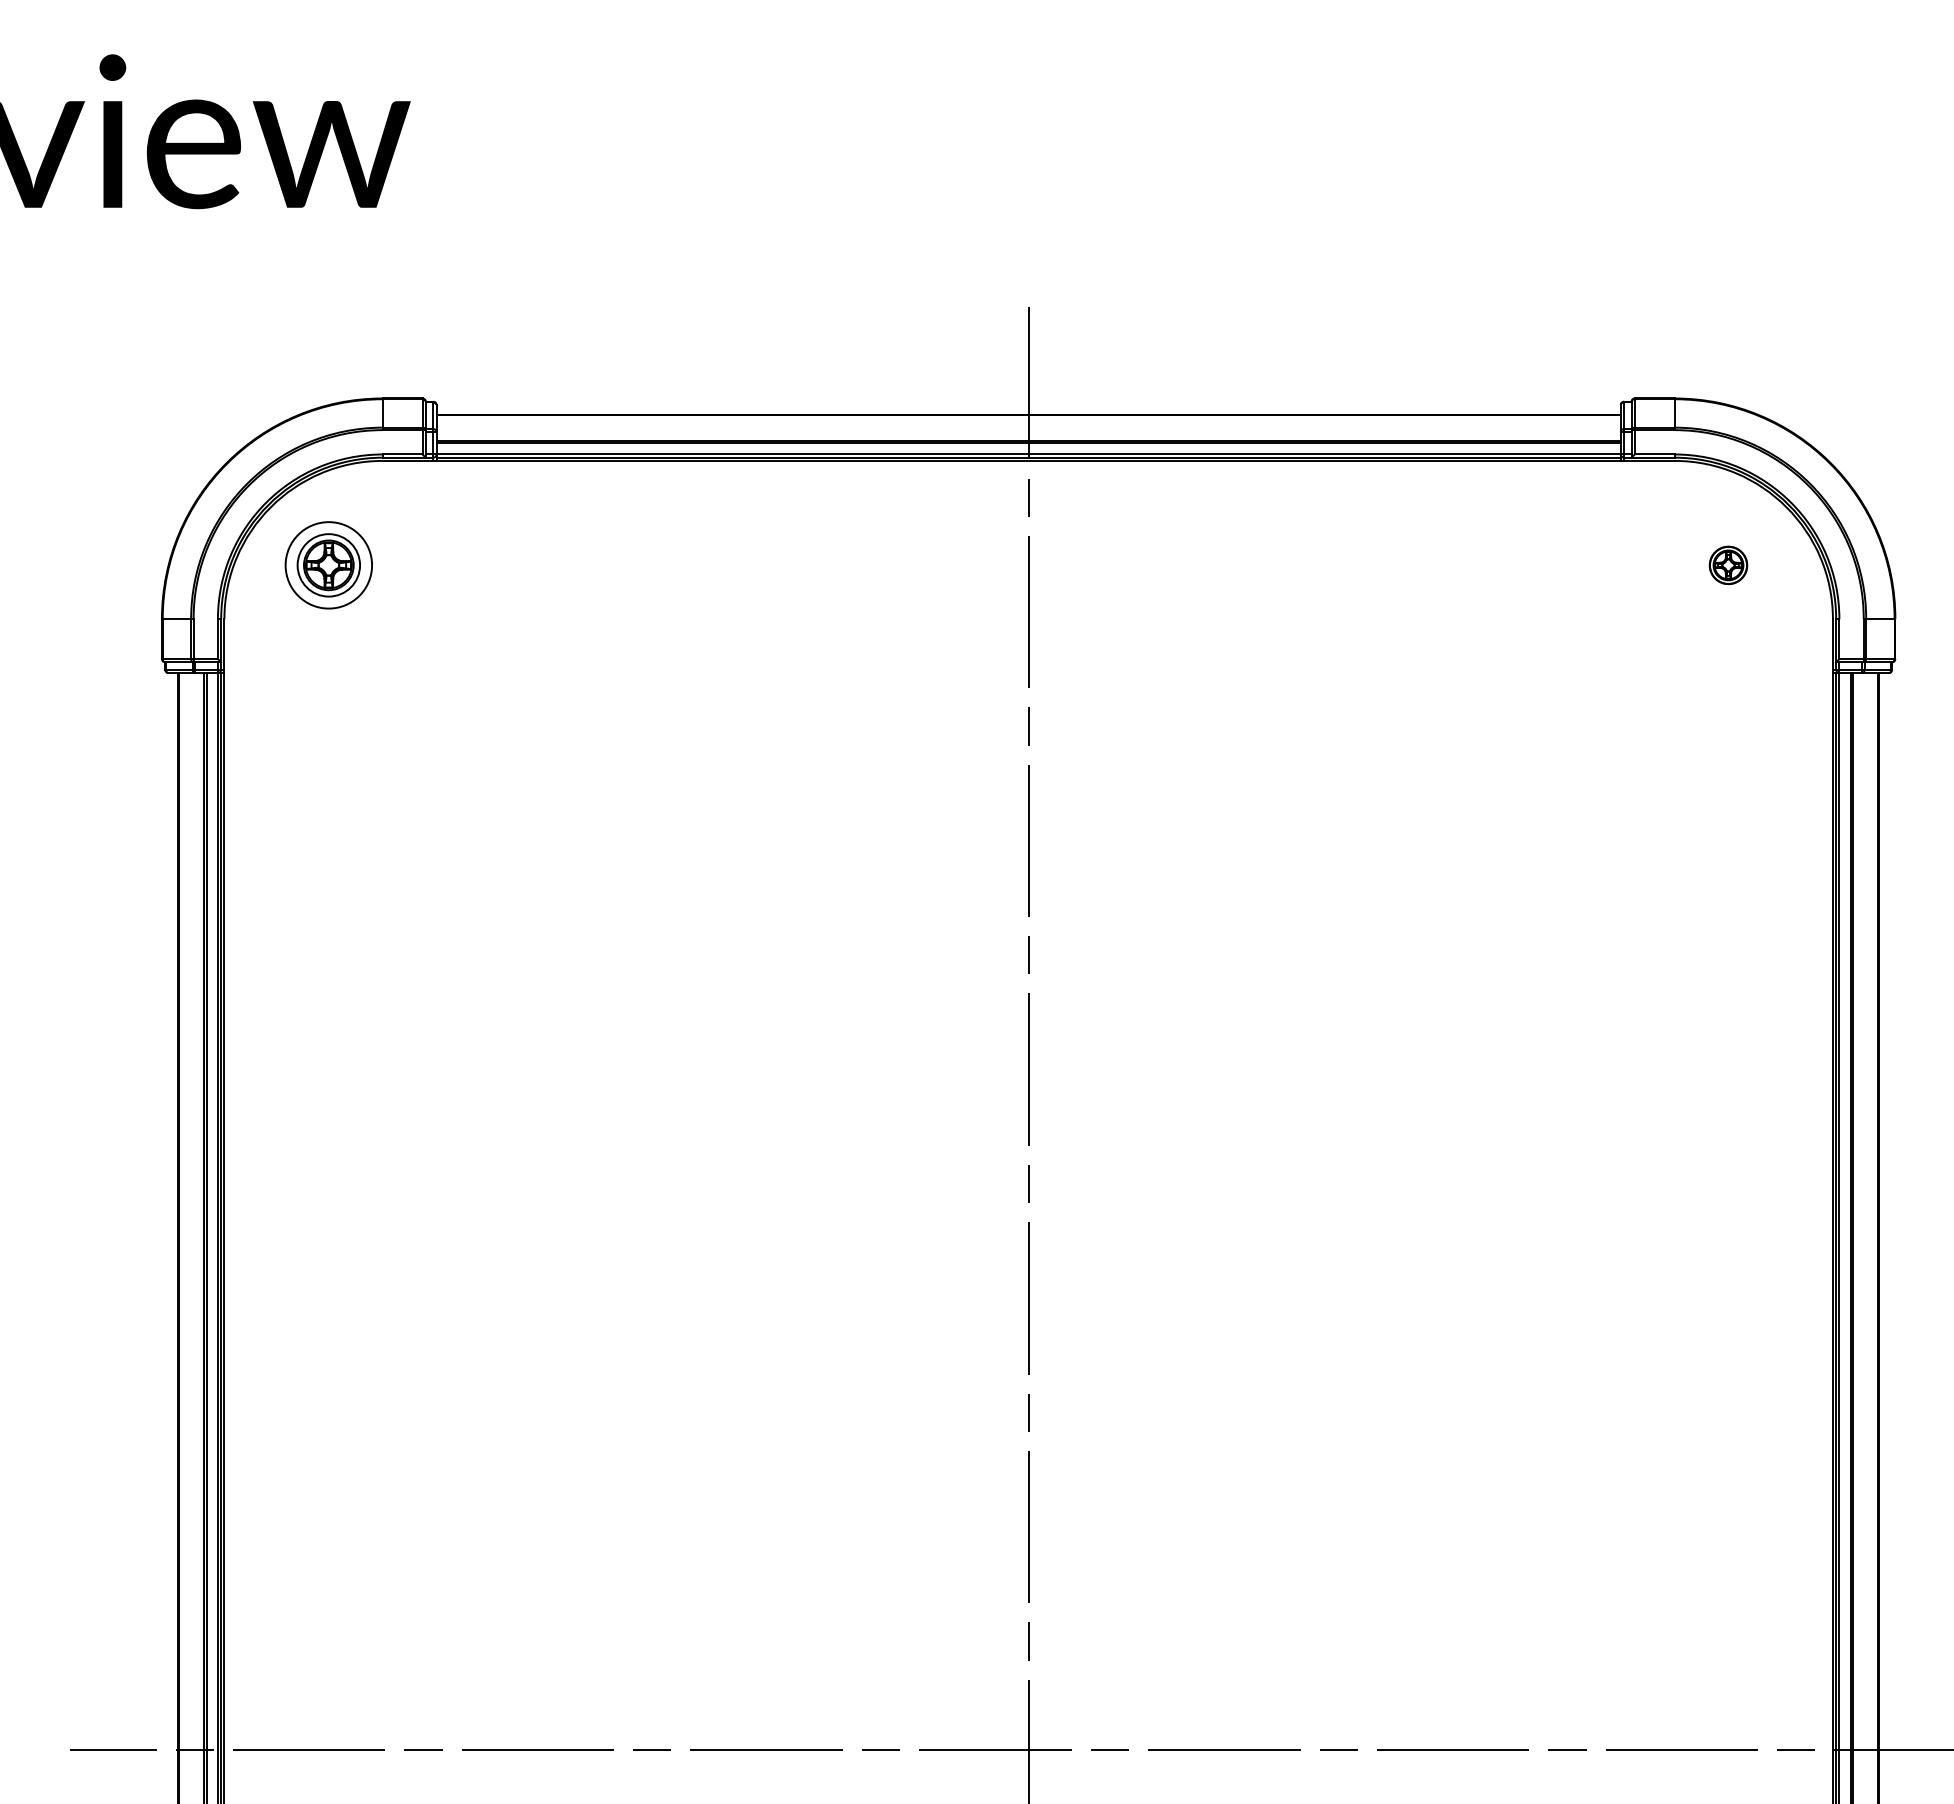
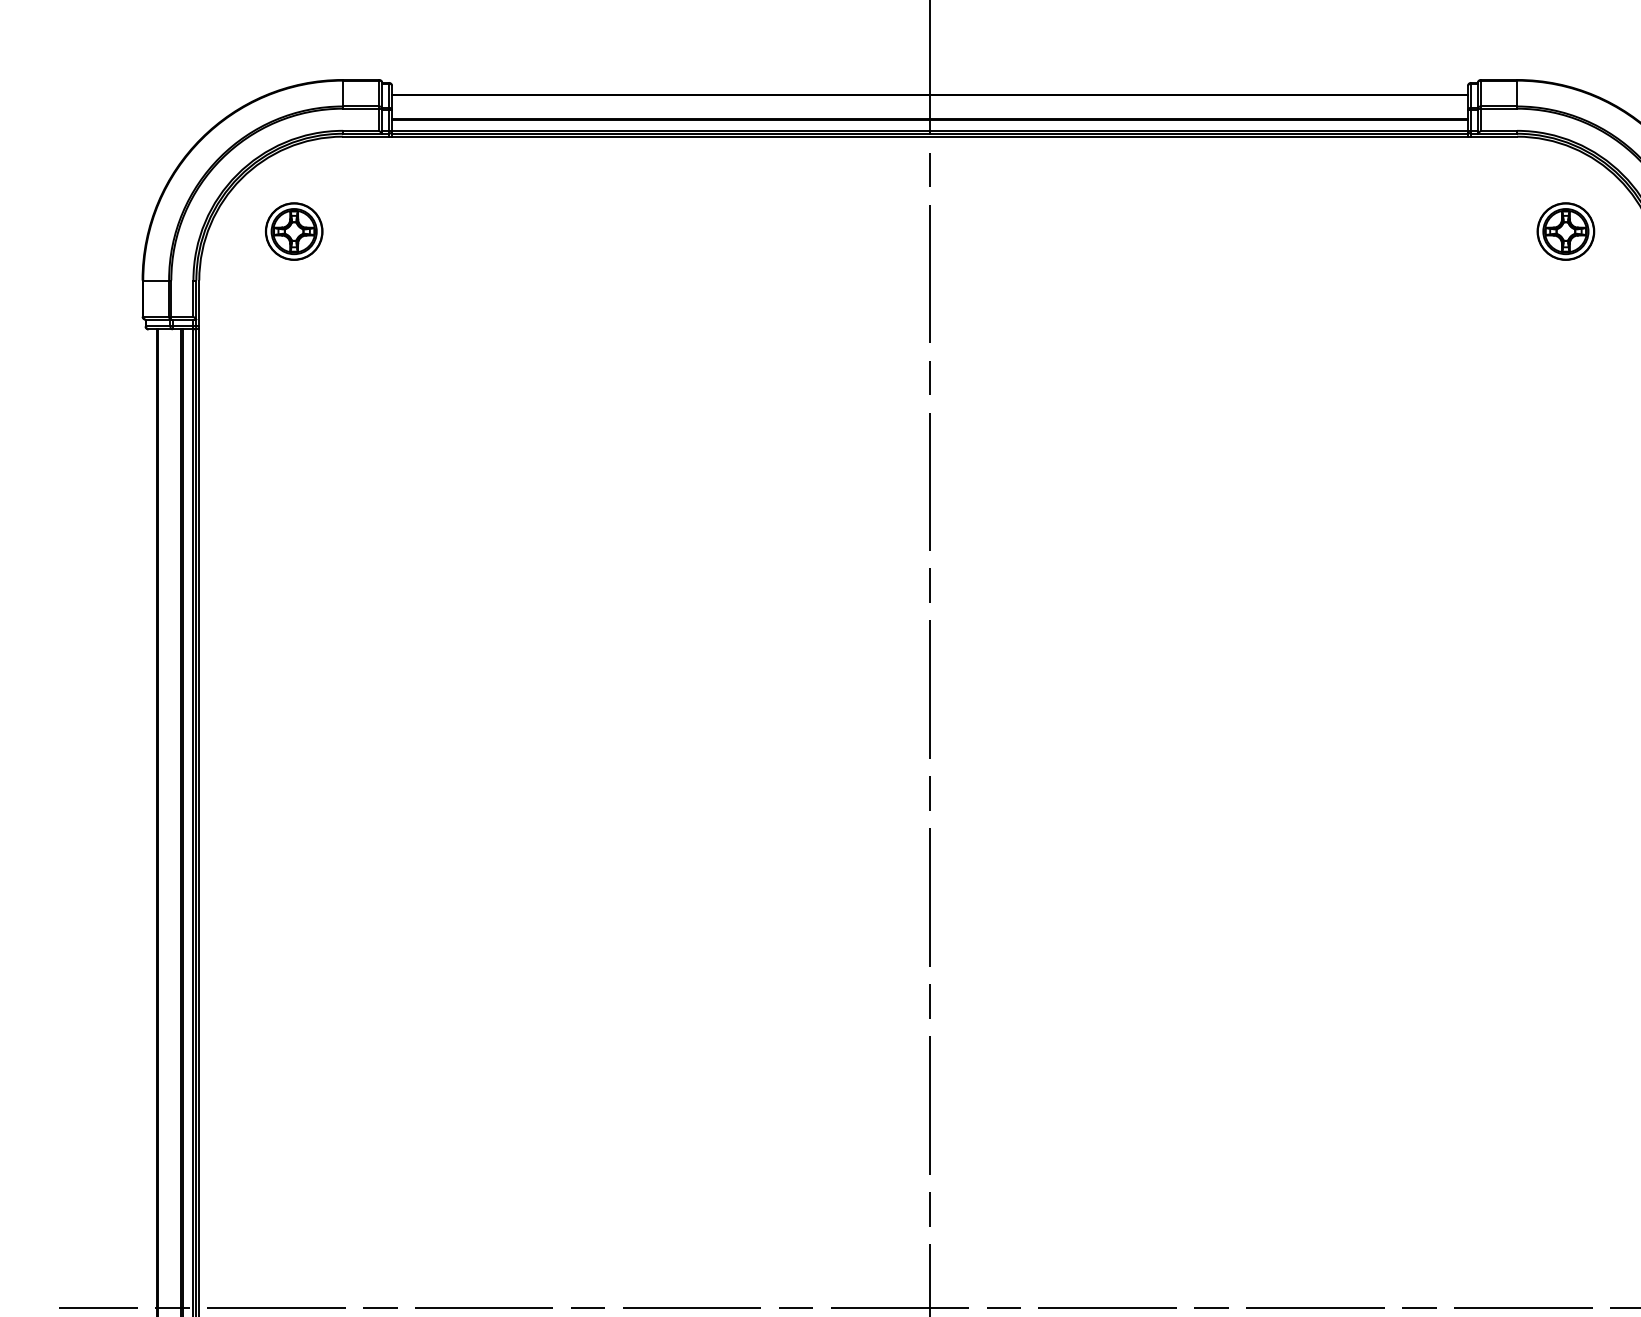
circle: (328, 565) -> (293, 231), size x0.71
part: (1728, 565) -> (1565, 231), size x1.67

